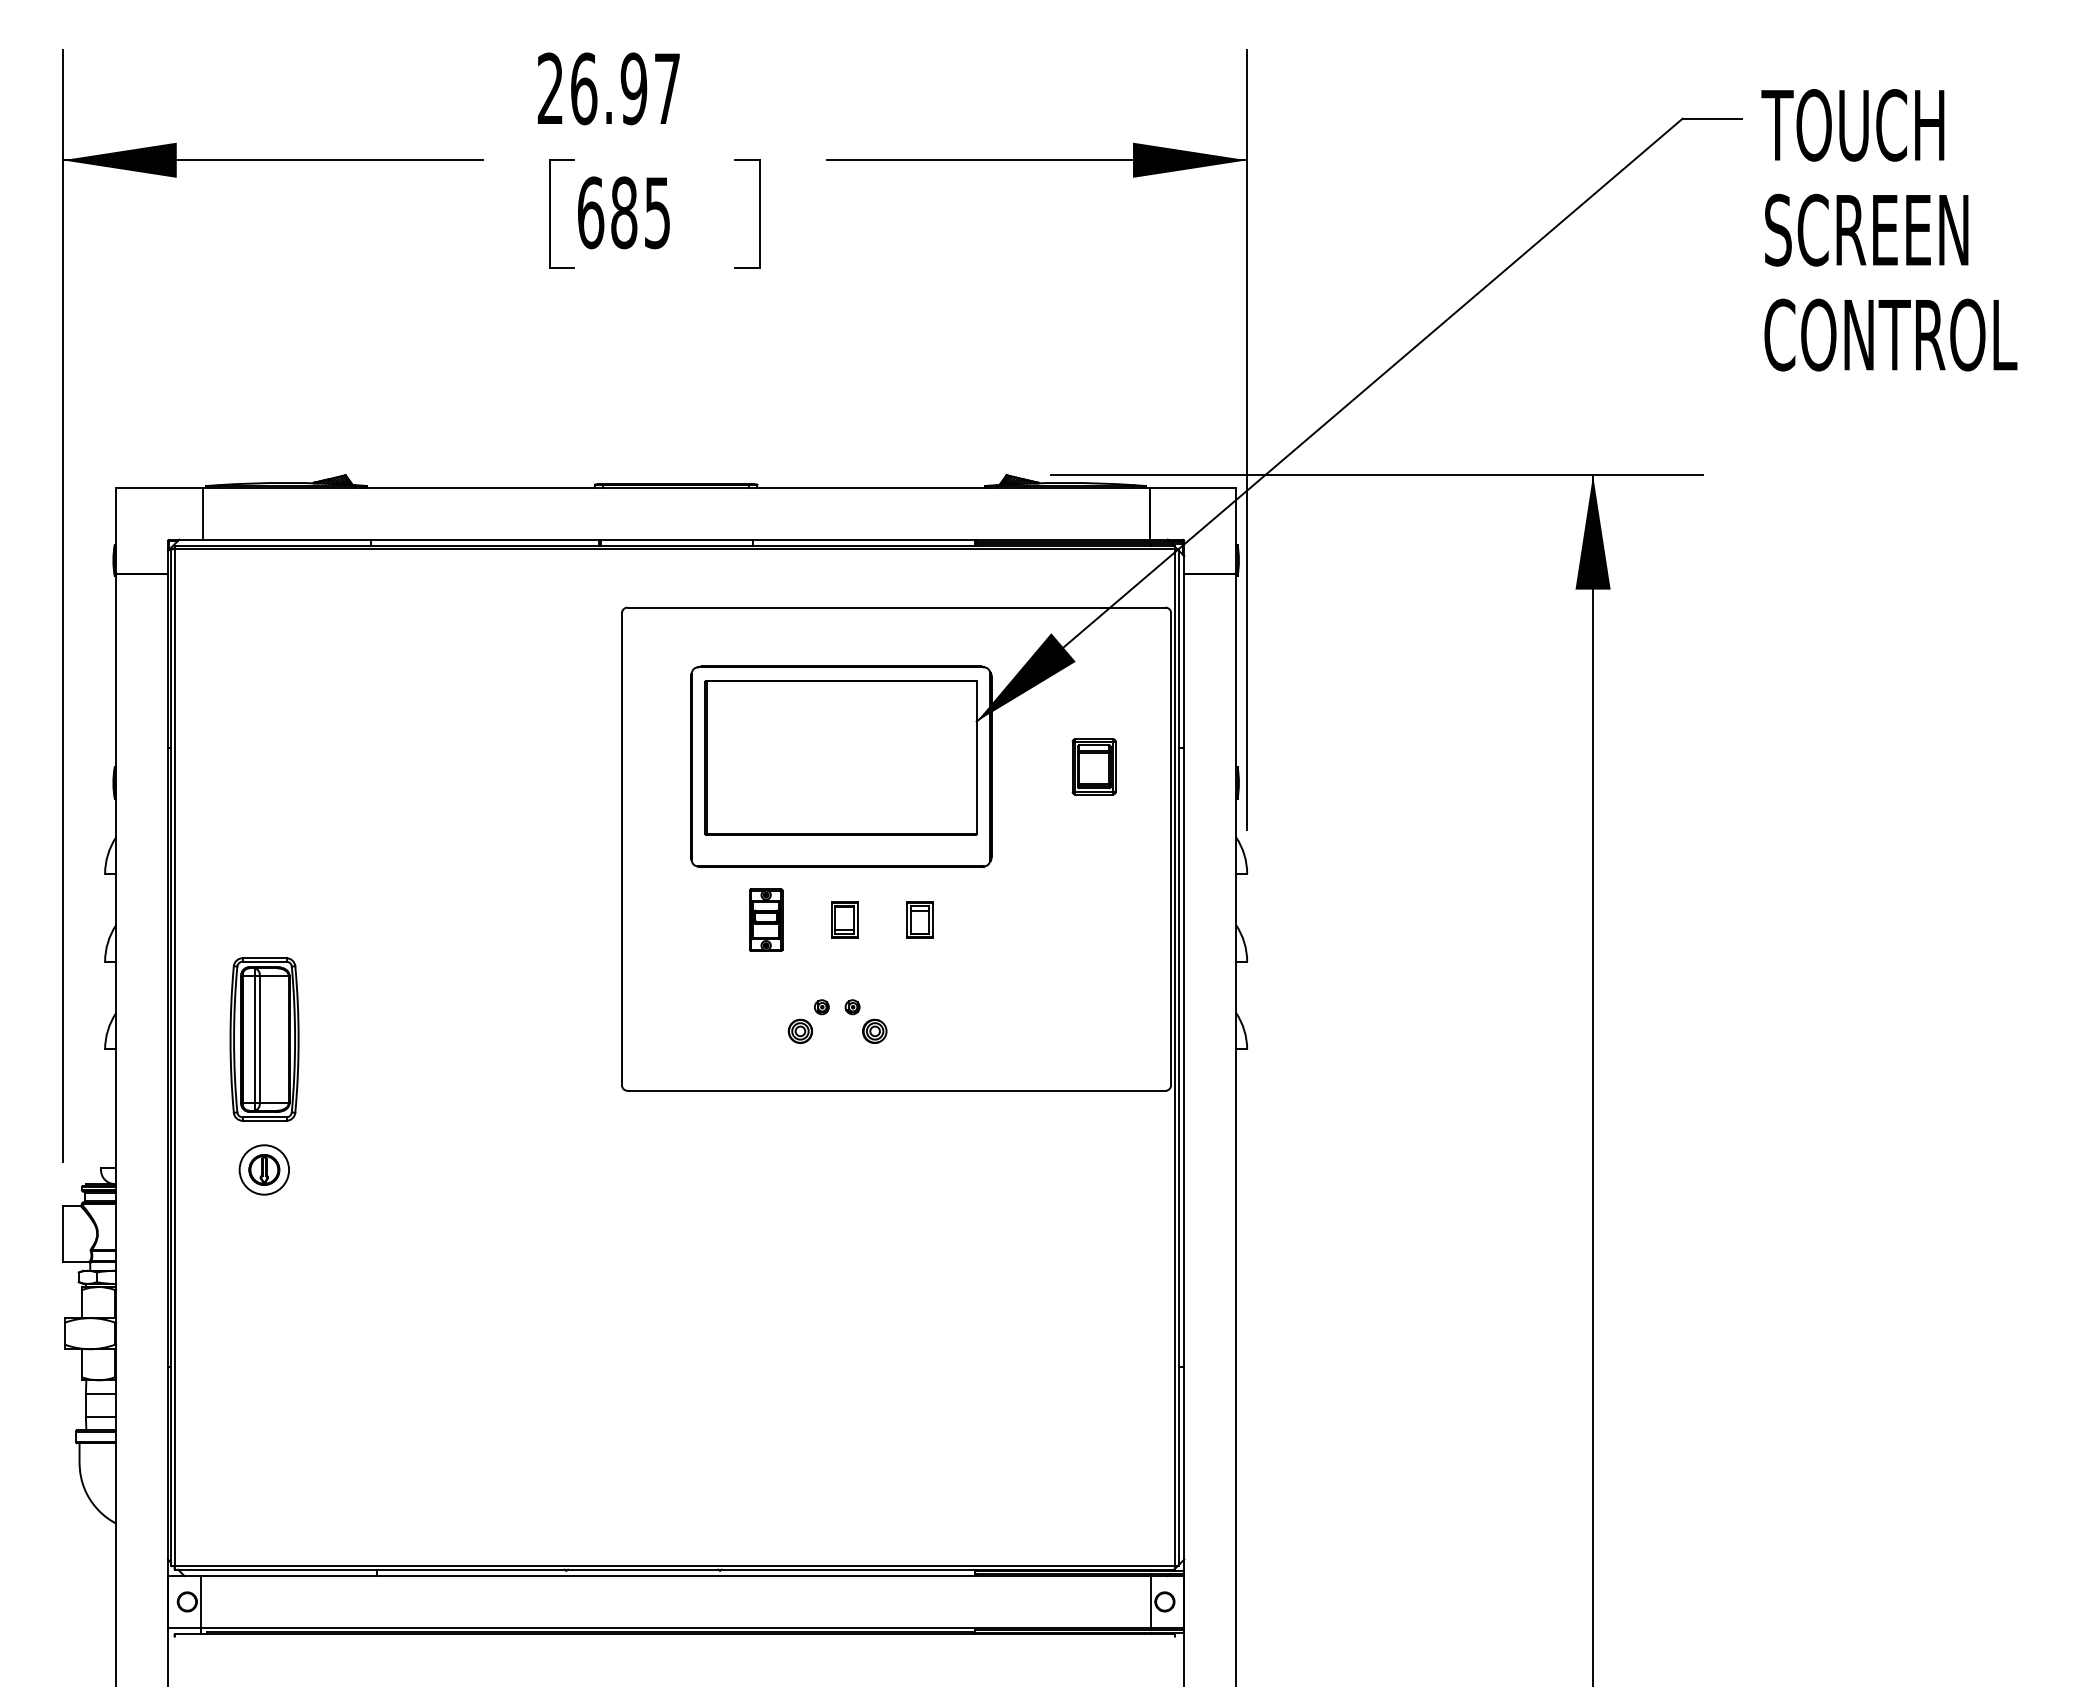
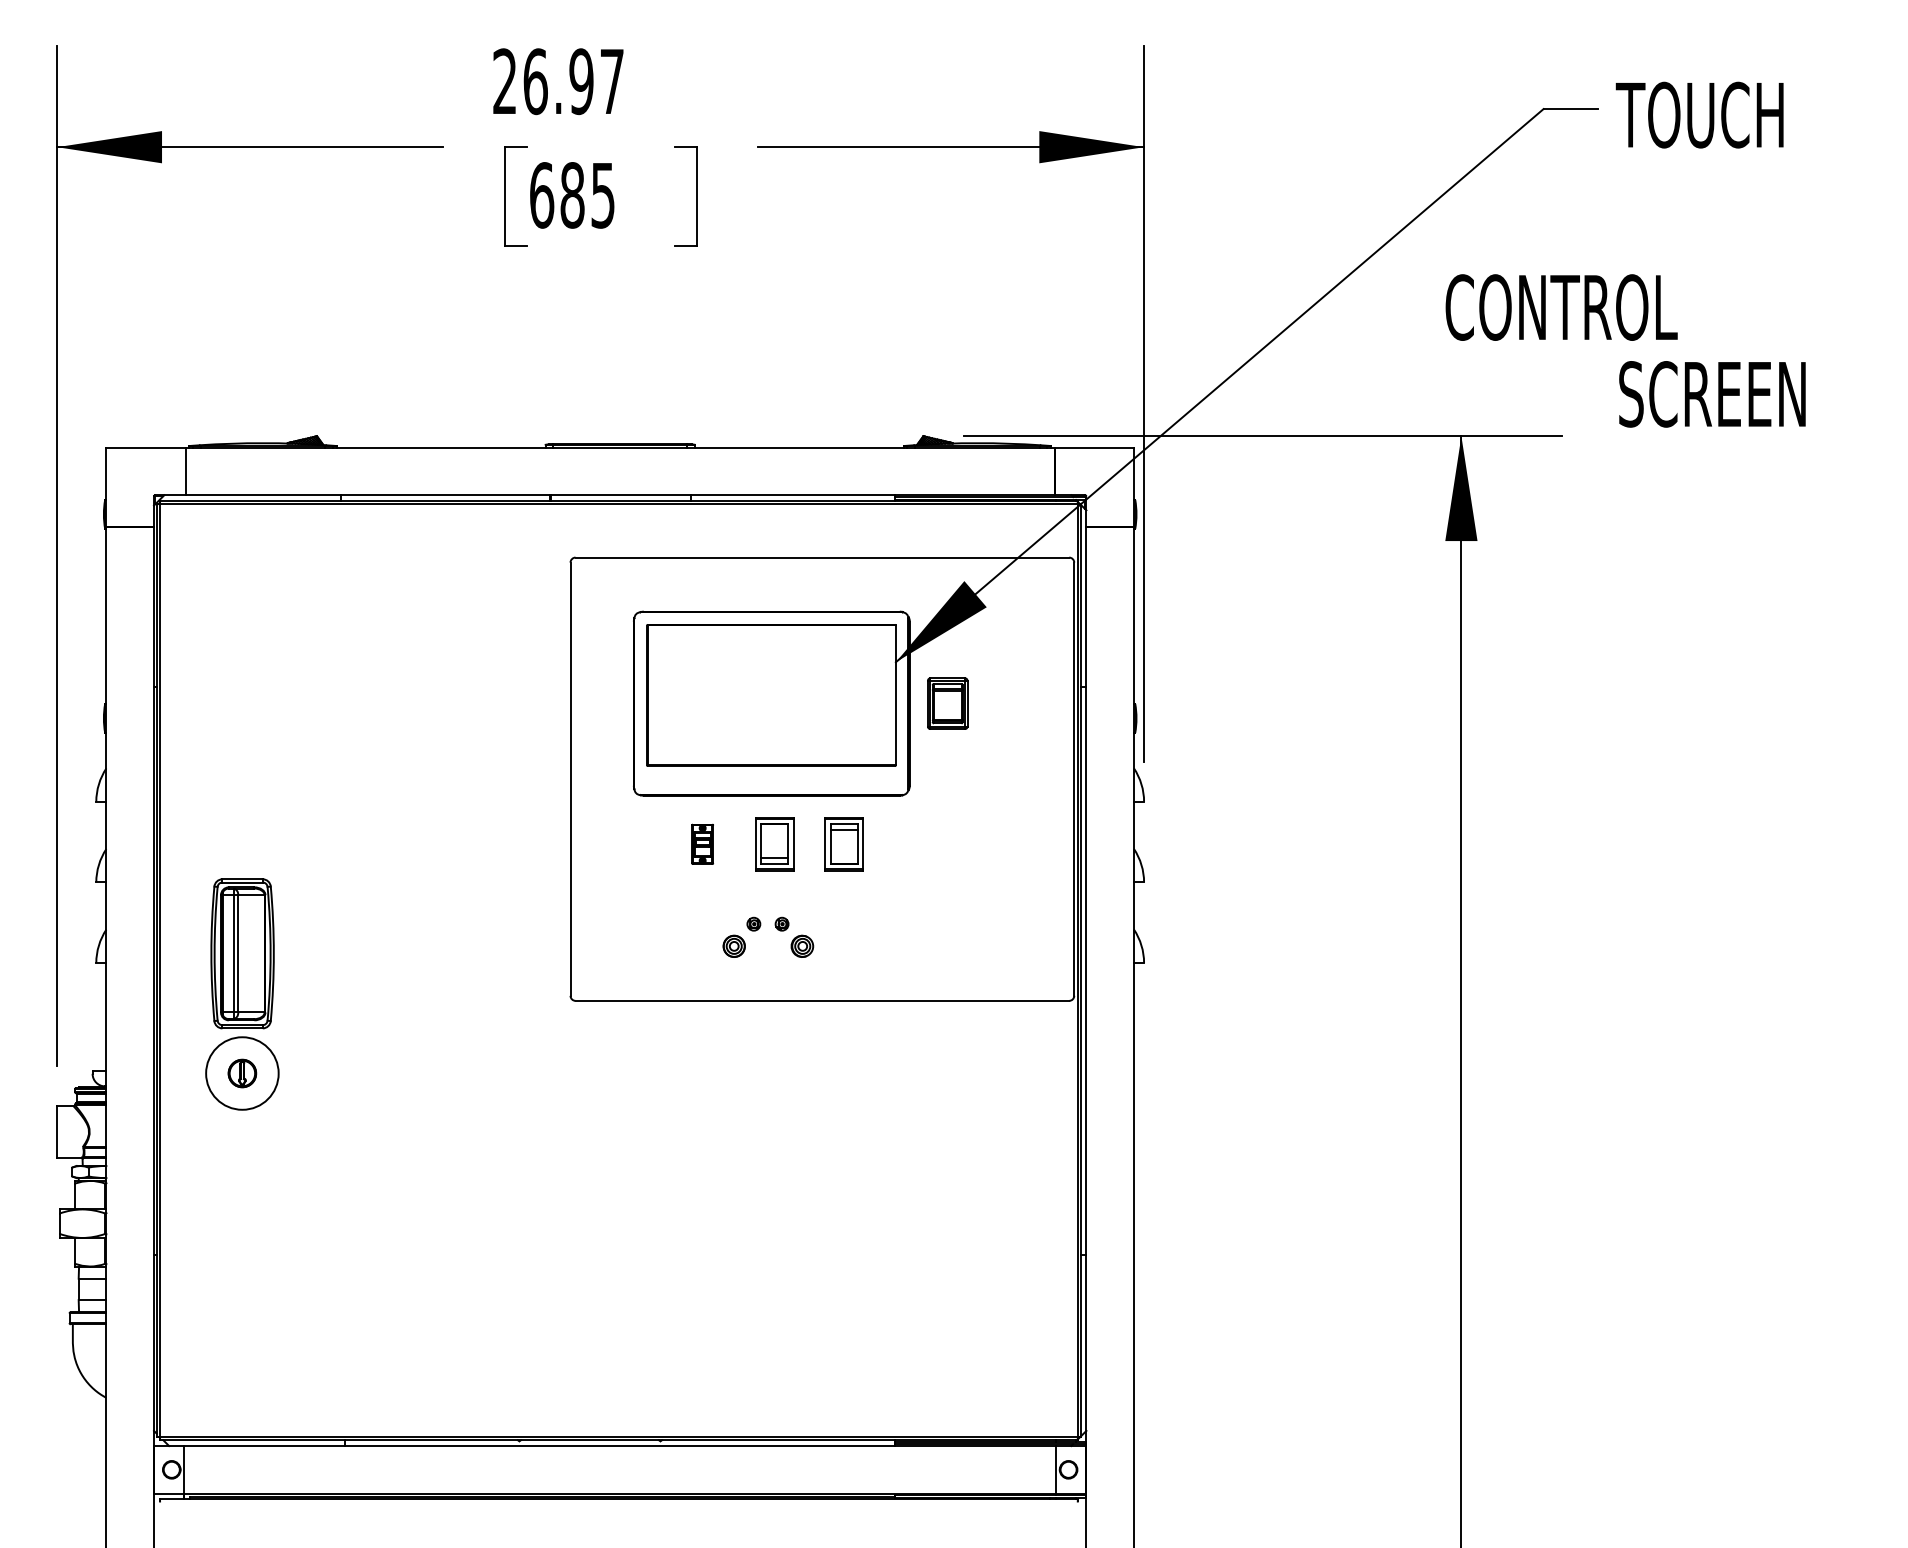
text: (1866, 230) -> (1712, 394), moved
text: (1890, 335) -> (1561, 307), moved
part: (1093, 766) -> (947, 703), moved
part: (765, 920) -> (702, 844), size x0.7
part: (844, 920) -> (774, 844), size x1.6
part: (919, 920) -> (843, 844), size x1.6
circle: (264, 1169) -> (242, 1073), size x1.6

